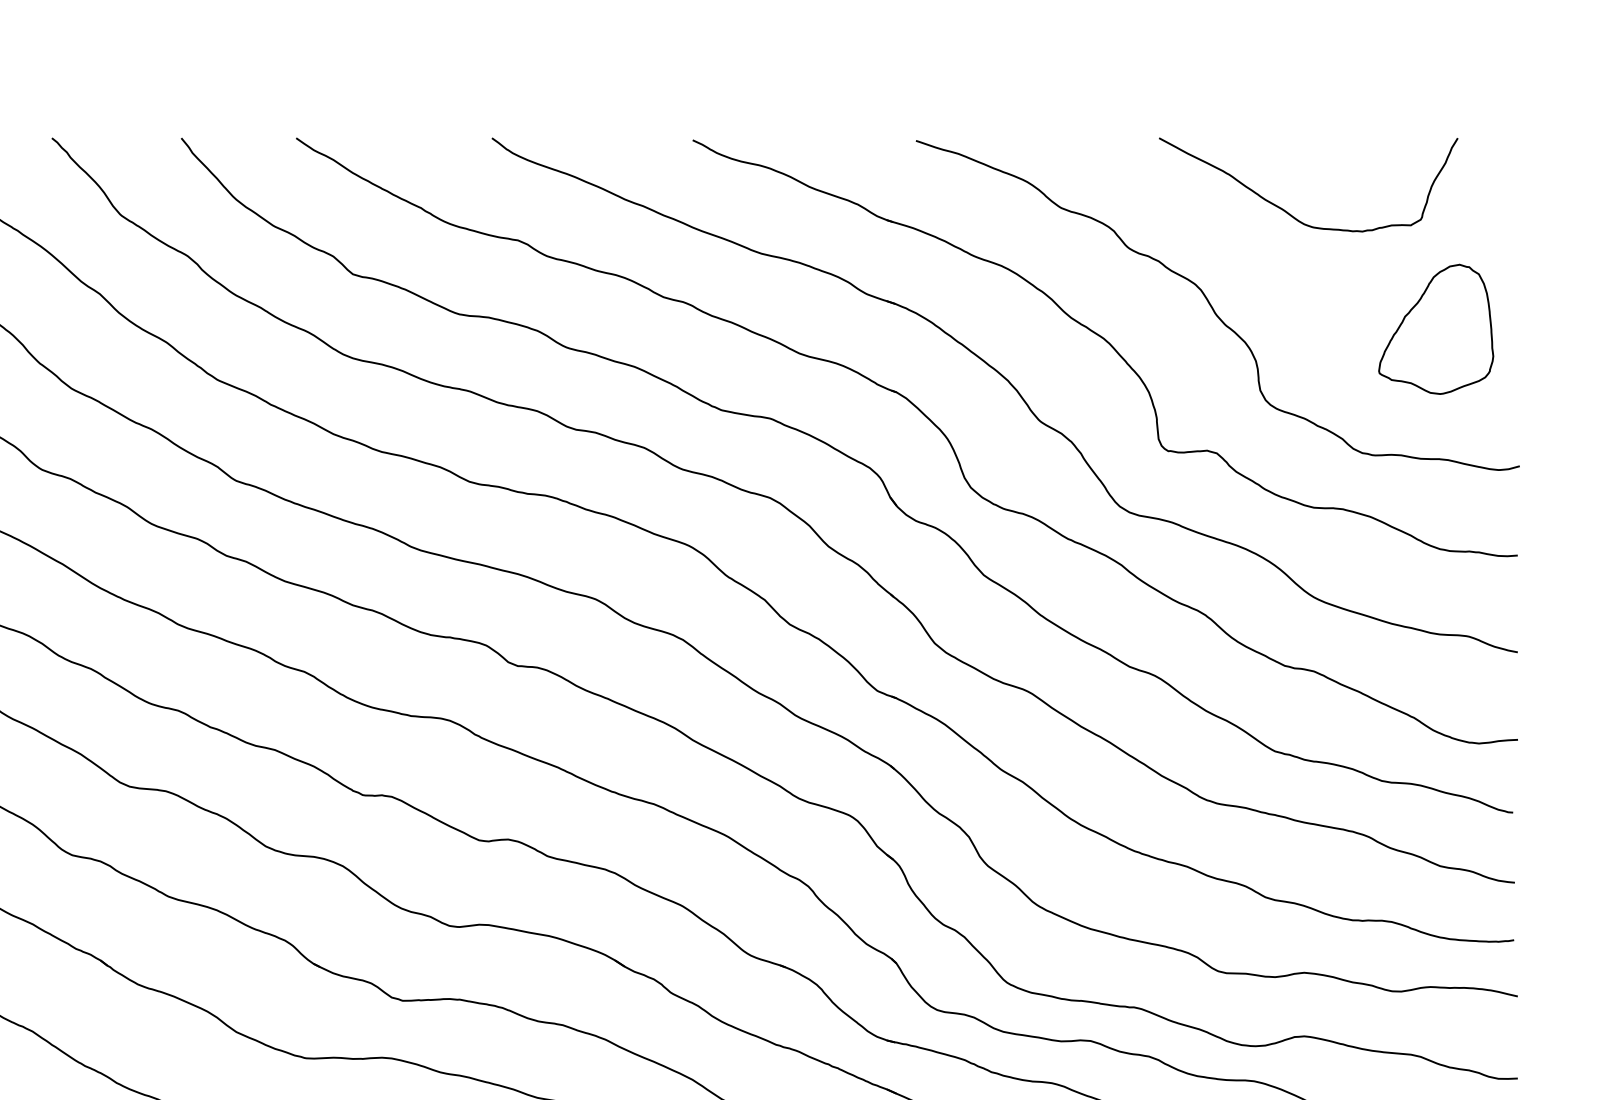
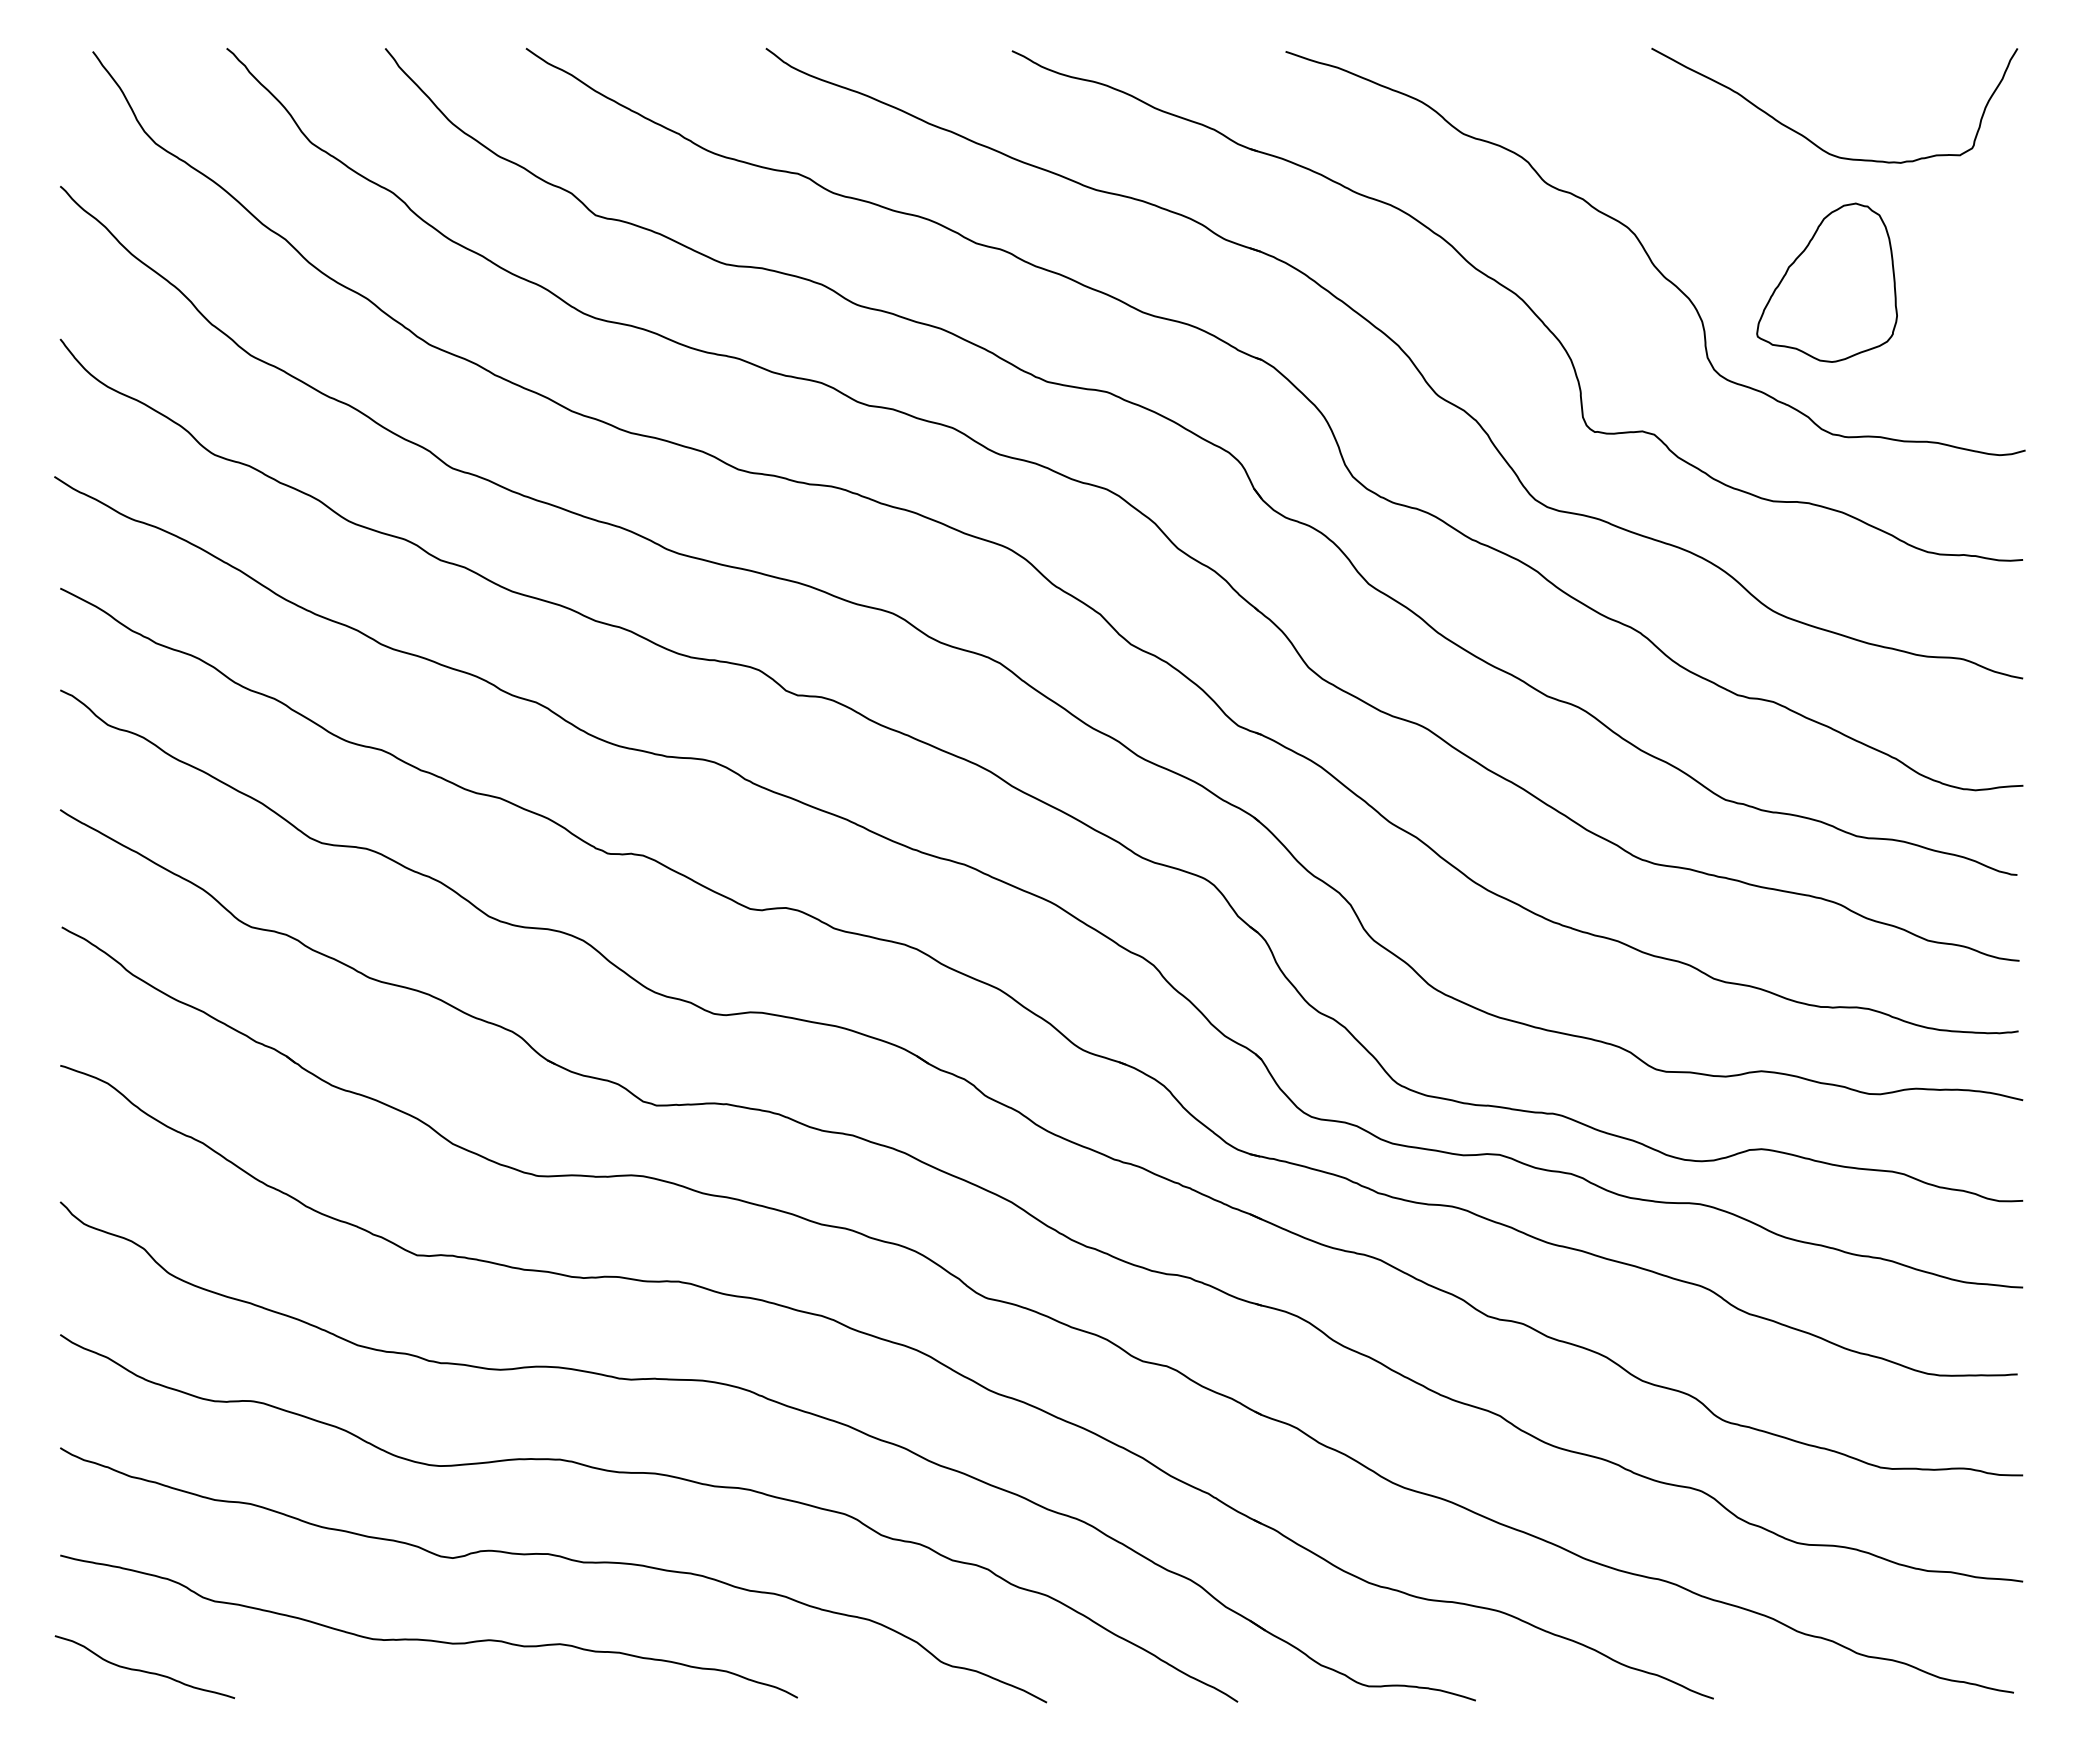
curve: (1286, 210) -> (1807, 137), moved
part: (1435, 329) -> (1826, 282), moved

